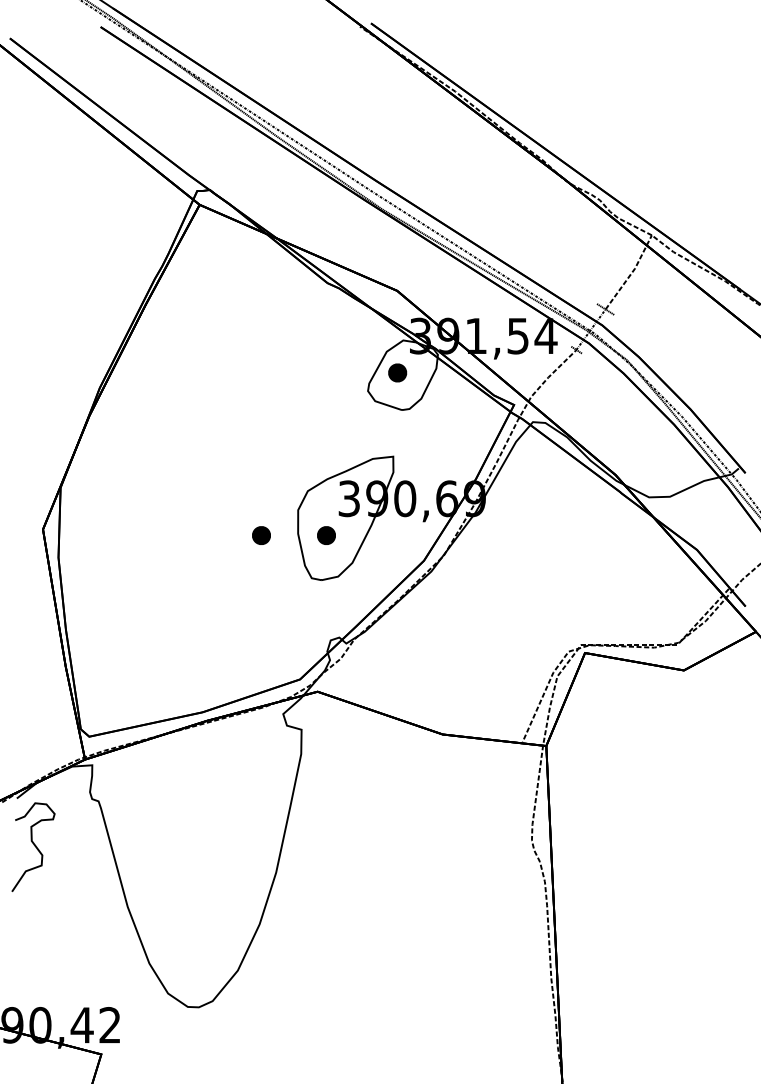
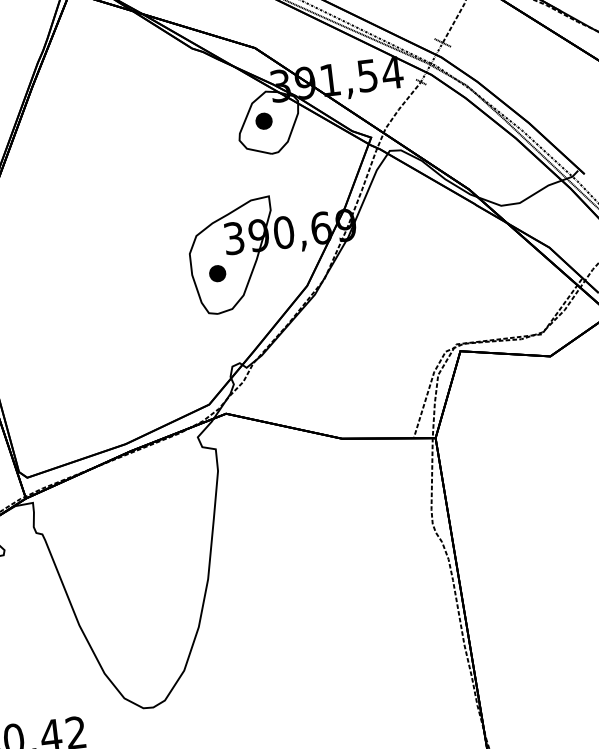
part: (261, 535) -> (159, 280), removed

